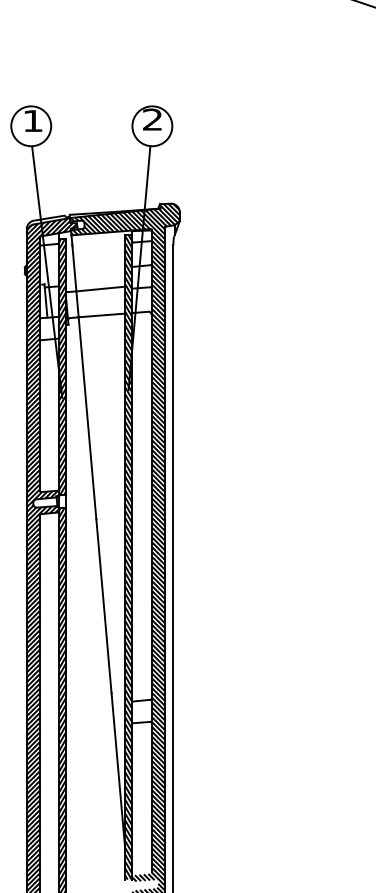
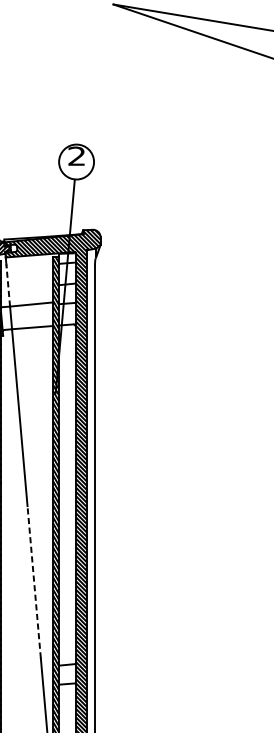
line: (74, 268) -> (8, 286), solid -> dashed
line: (103, 605) -> (33, 581), solid -> dashed

